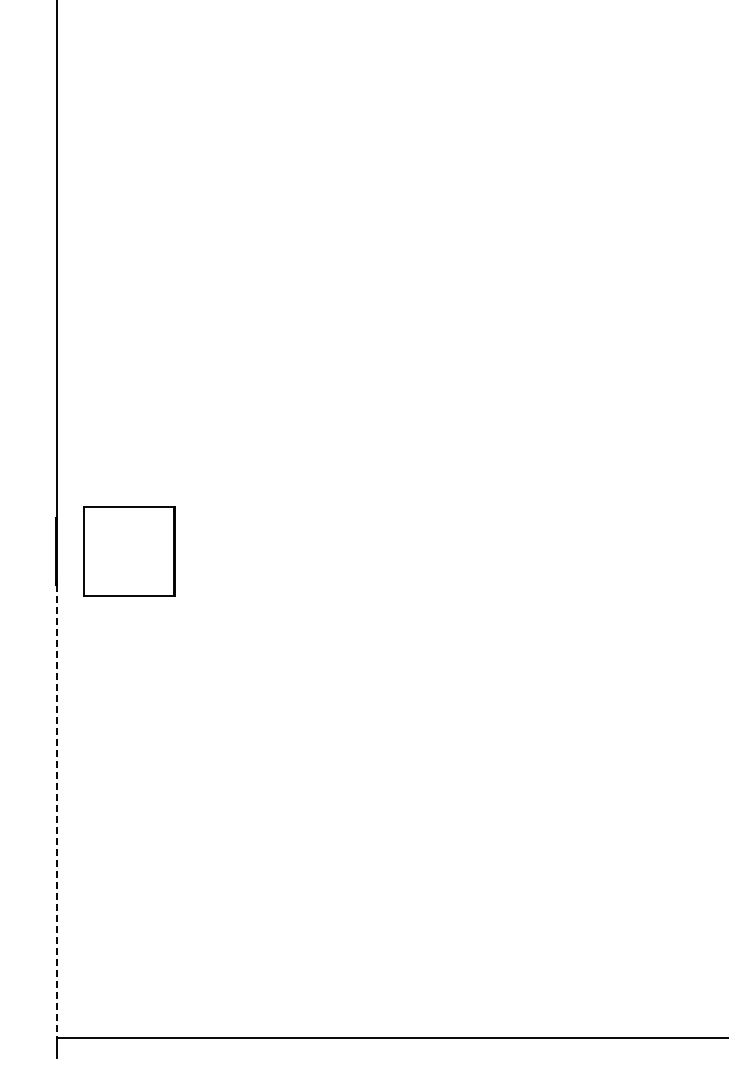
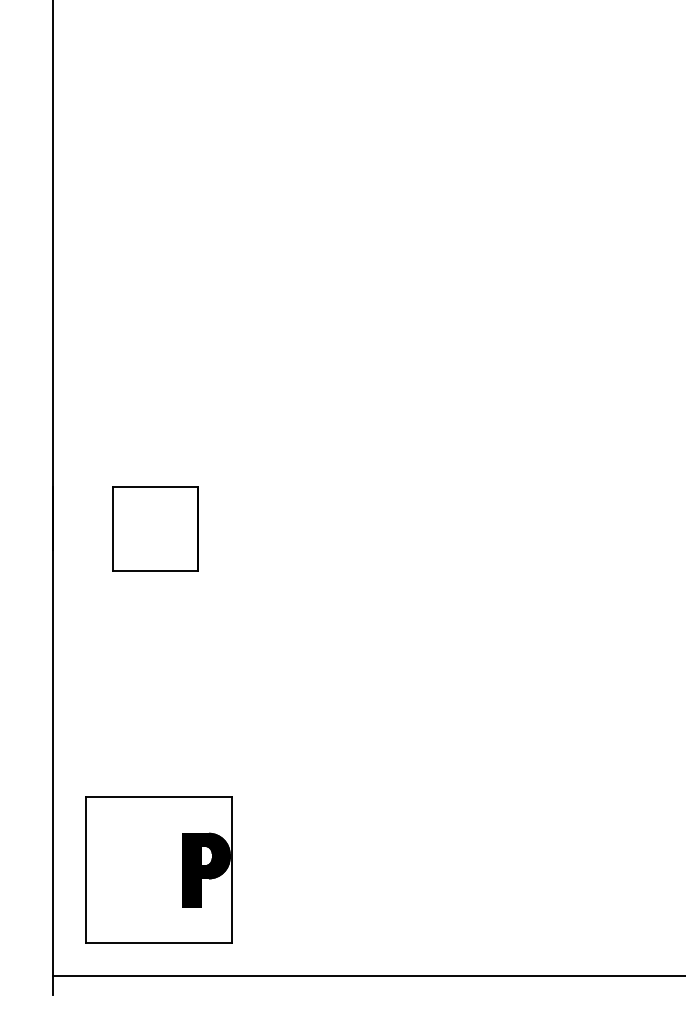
part: (129, 551) -> (155, 529), moved
line: (56, 811) -> (53, 763), dashed -> solid
part: (169, 925) -> (159, 870), added

